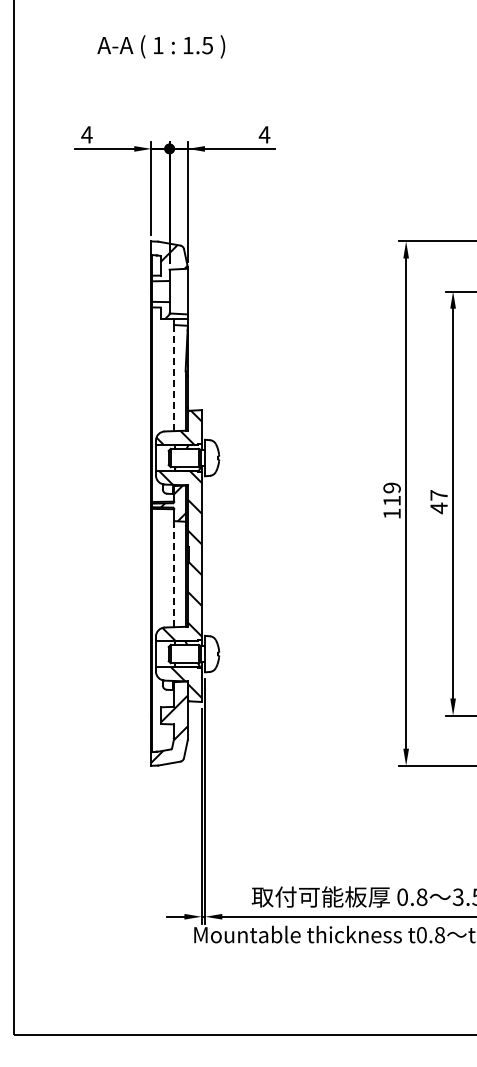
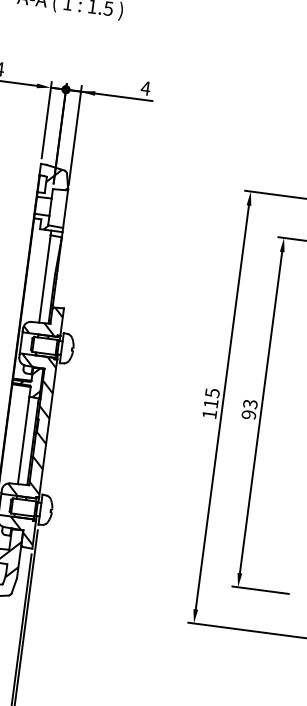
line: (174, 380) -> (44, 280), dashed -> solid
text: (391, 487) -> (212, 392), 119 -> 115
text: (438, 502) -> (249, 410), 47 -> 93
line: (174, 576) -> (23, 442), dashed -> solid

